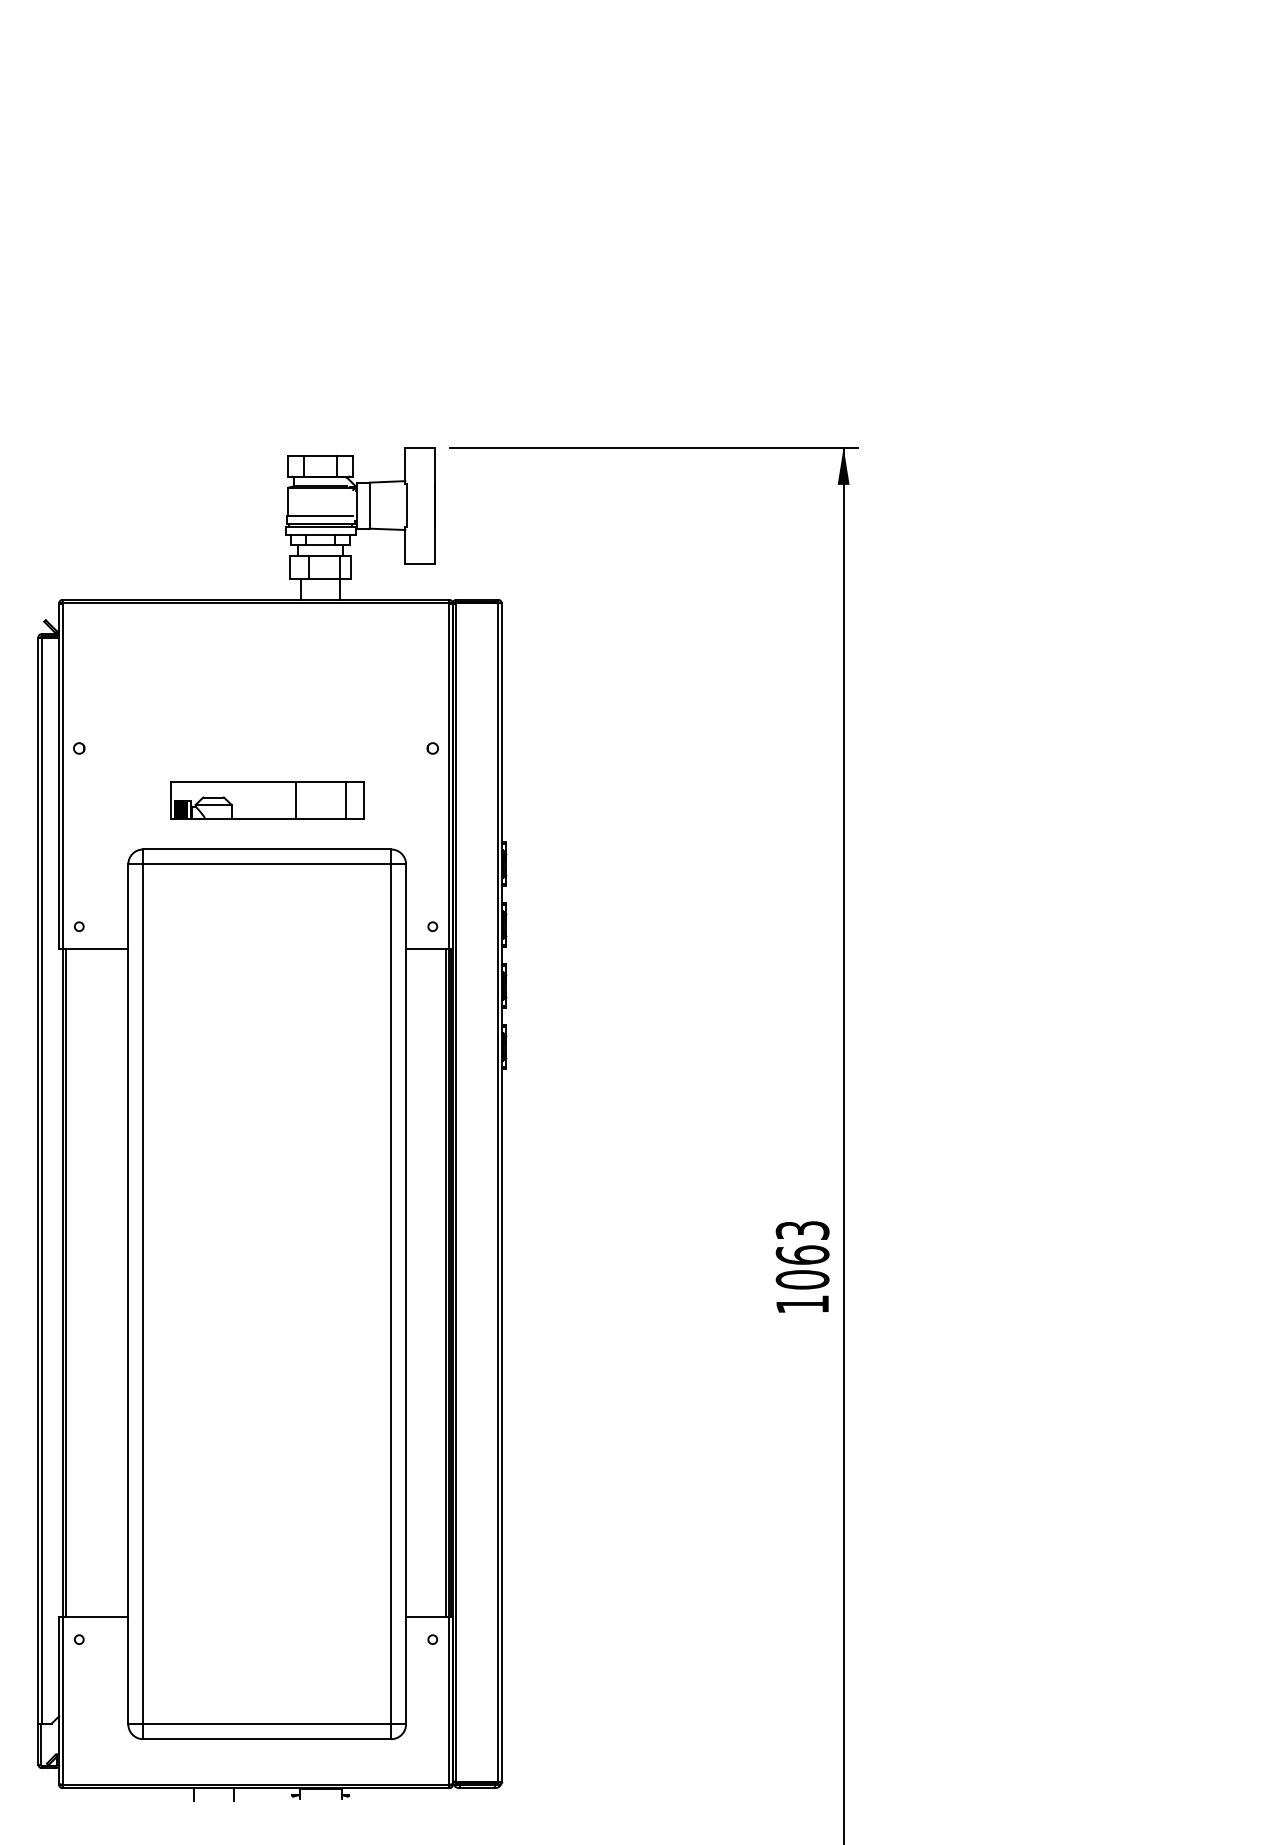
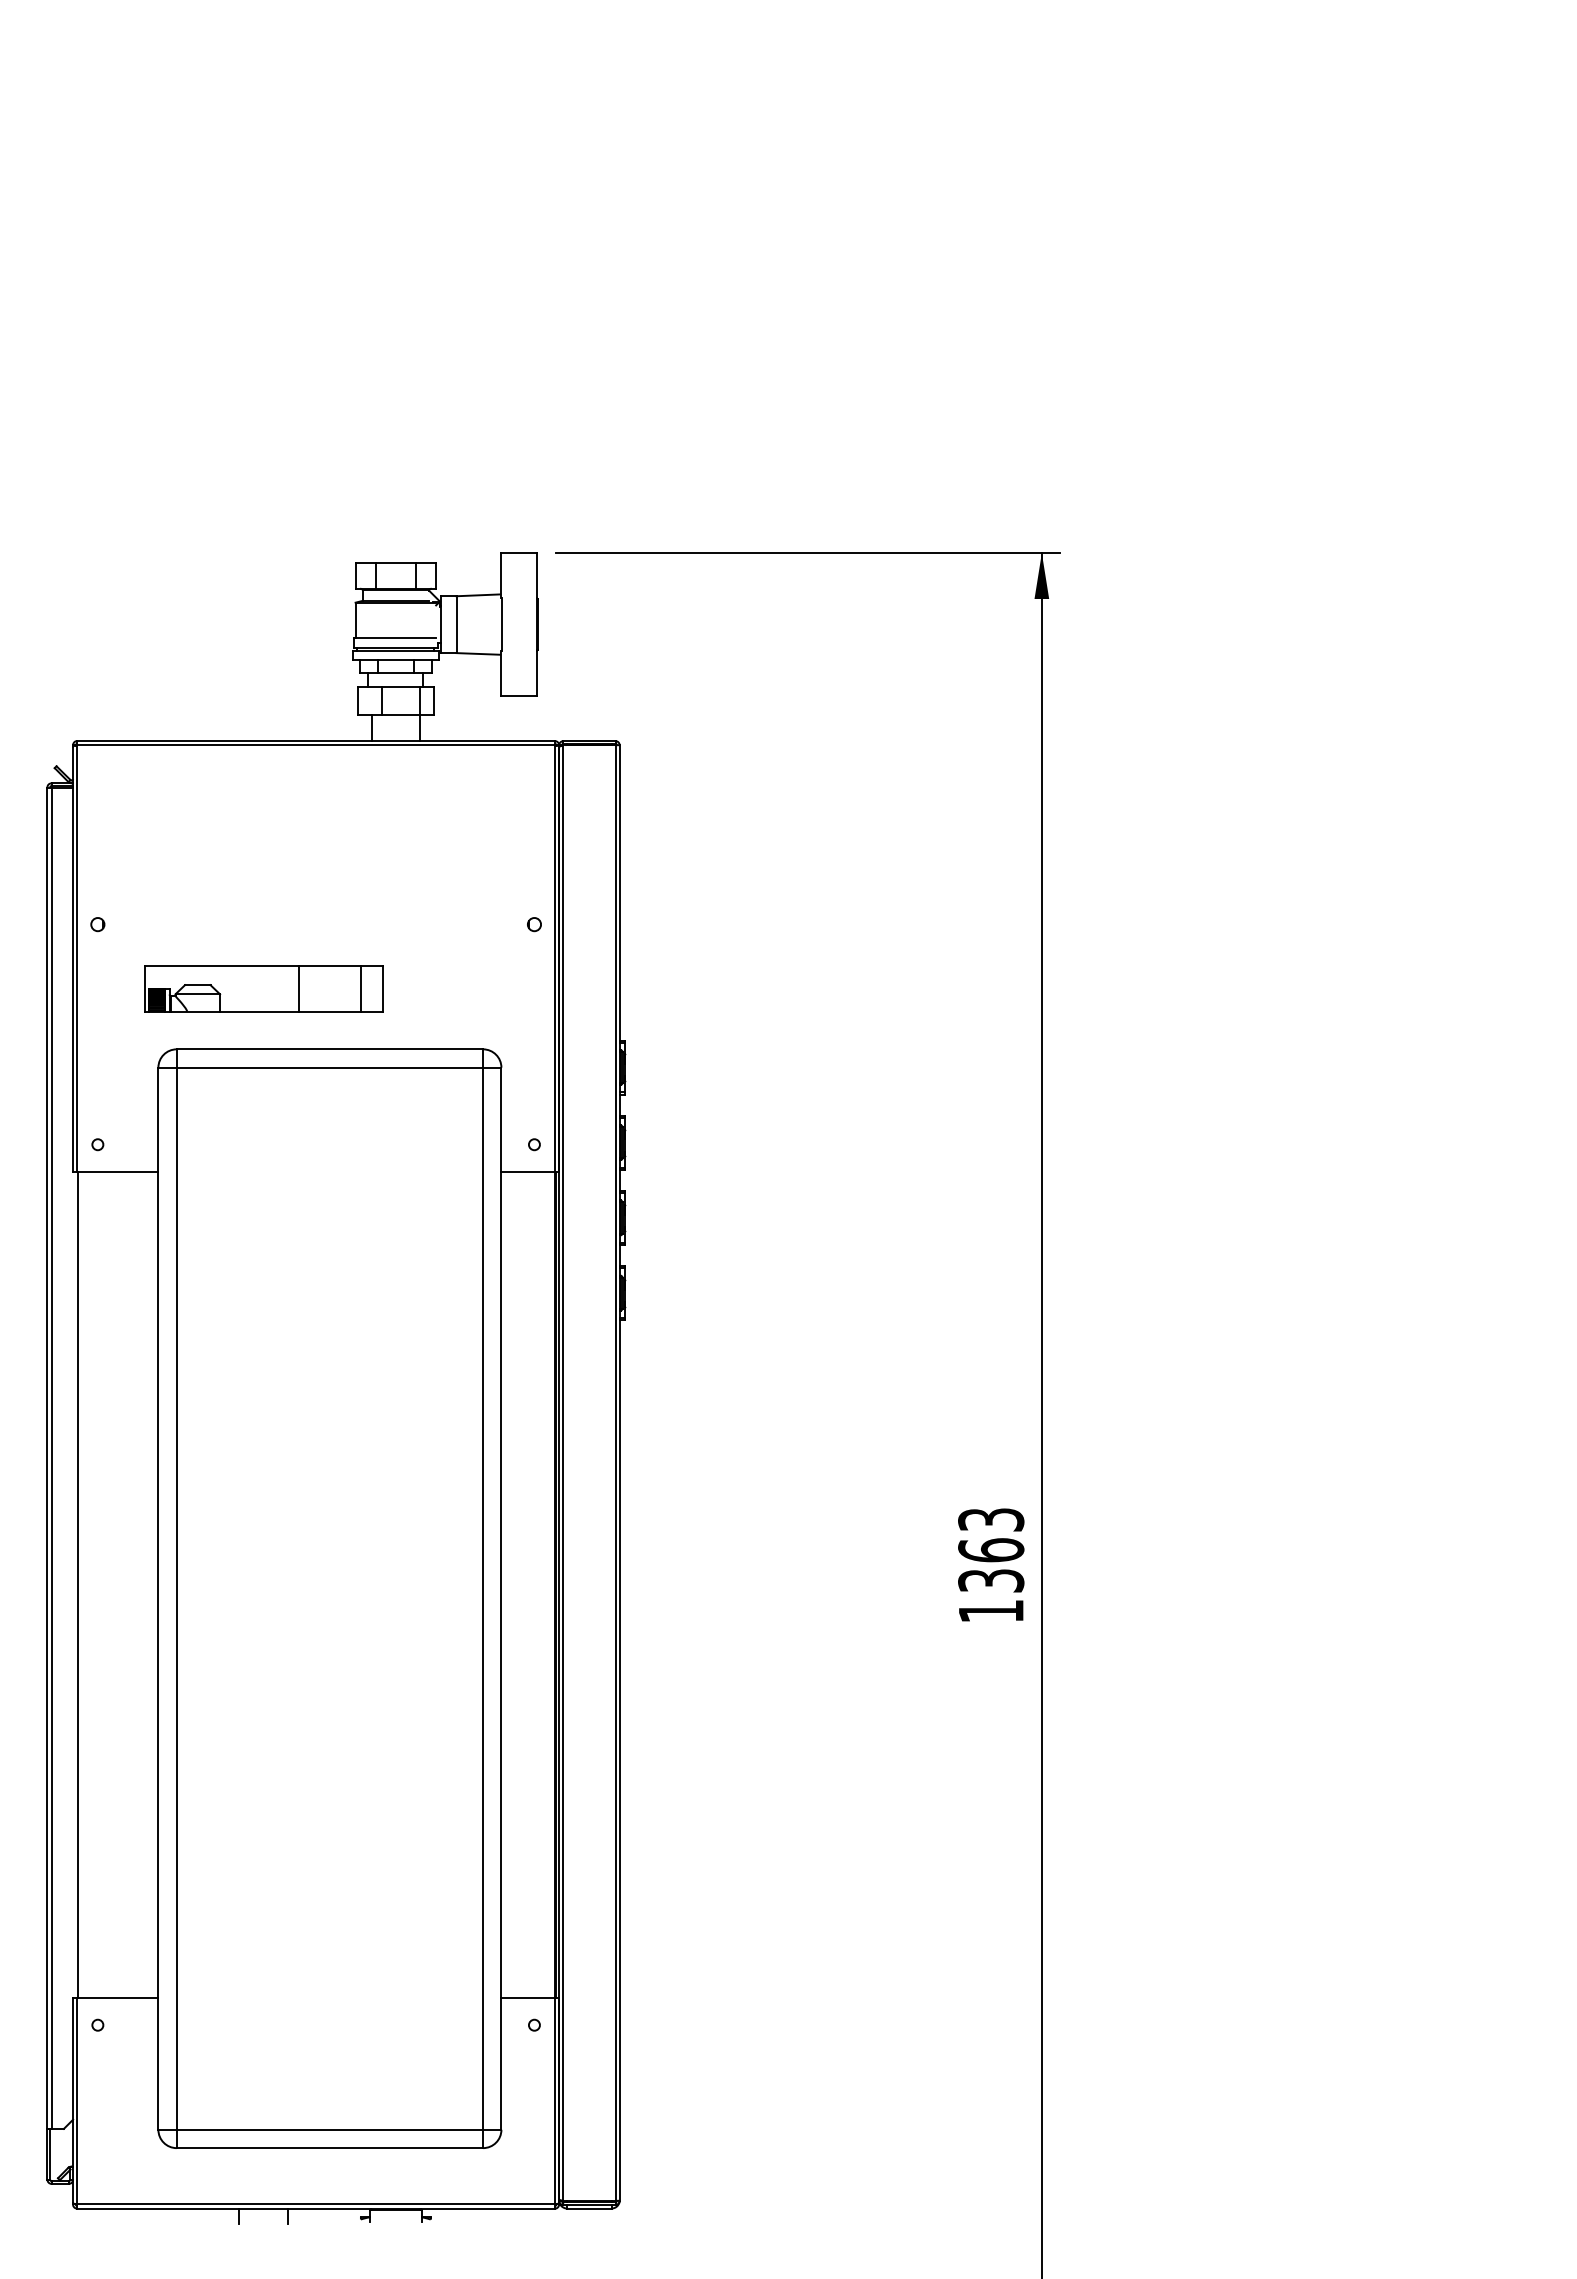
part: (266, 800) -> (263, 988), moved
text: (802, 1279) -> (991, 1580), 1063 -> 1363
line: (66, 1282) -> (81, 1584), removed
line: (445, 1282) -> (550, 1584), removed

